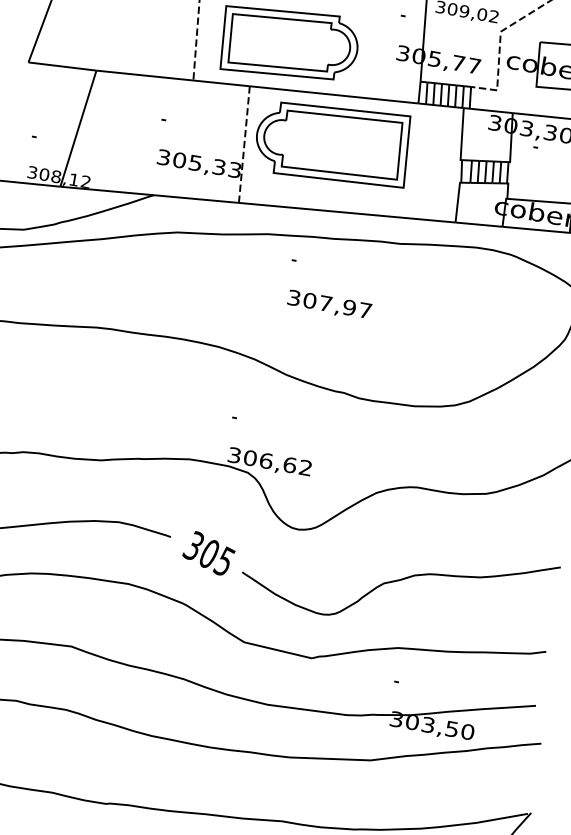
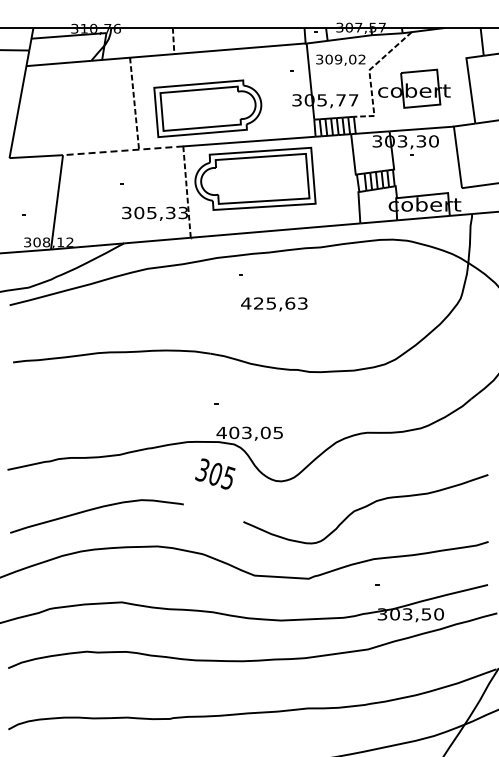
line: (172, 77) -> (122, 150), solid -> dashed
text: (329, 304) -> (274, 303), 307,97 -> 425,63
text: (269, 461) -> (249, 432), 306,62 -> 403,05
text: (209, 552) -> (215, 473), moved

